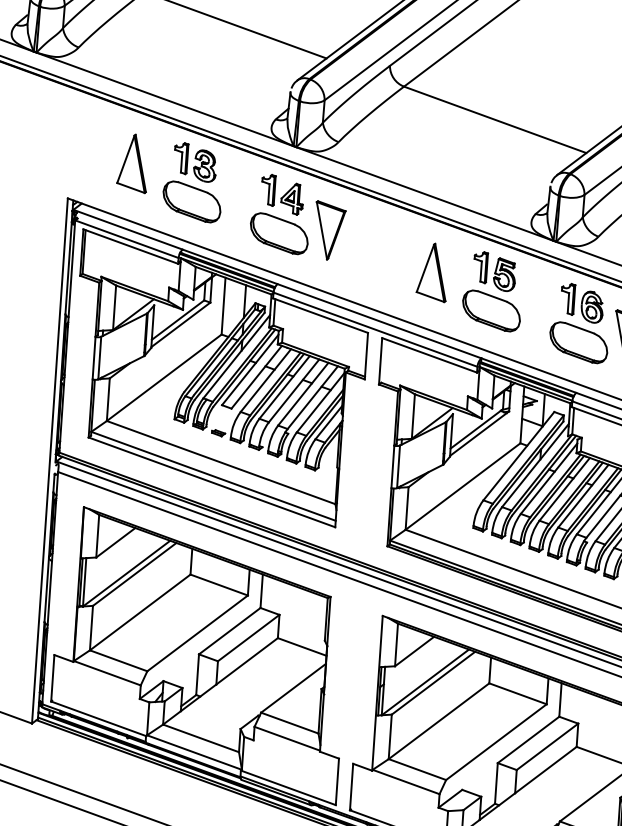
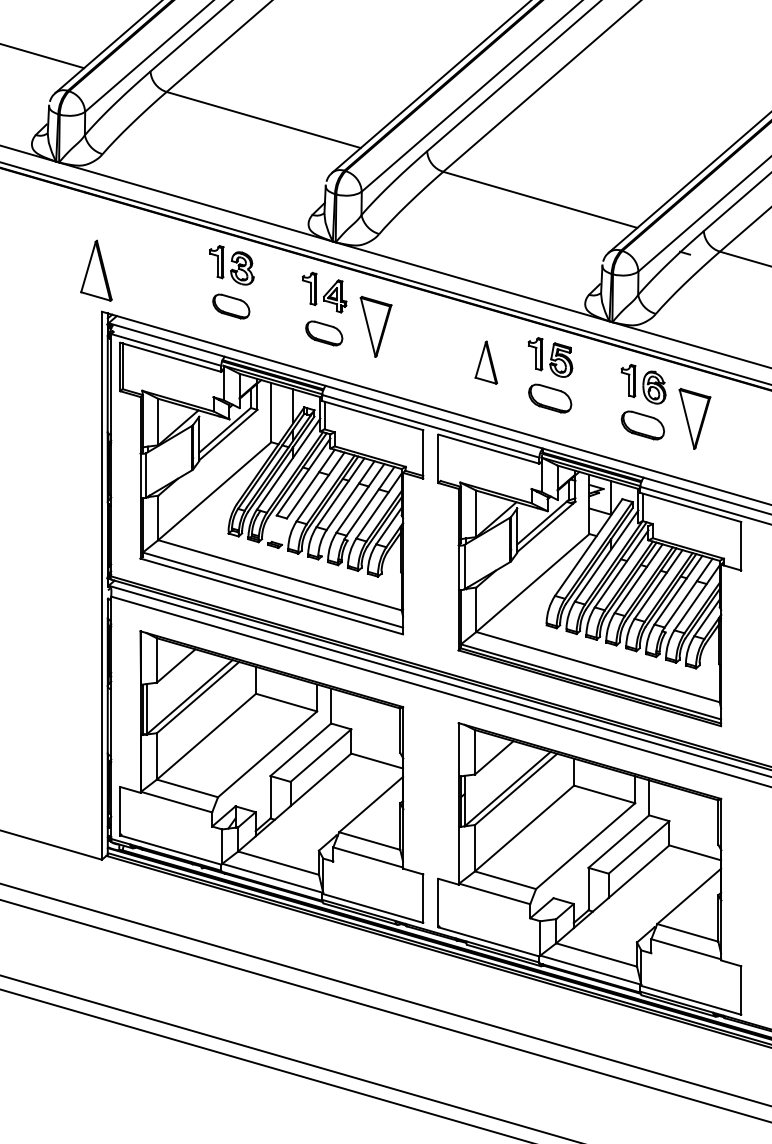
part: (133, 163) -> (96, 270), moved
part: (192, 201) -> (231, 306), size x0.6
part: (279, 233) -> (324, 333), size x0.6
part: (433, 272) -> (486, 362), size x0.7
part: (491, 310) -> (550, 398), size x0.7
part: (578, 342) -> (642, 425), size x0.7

